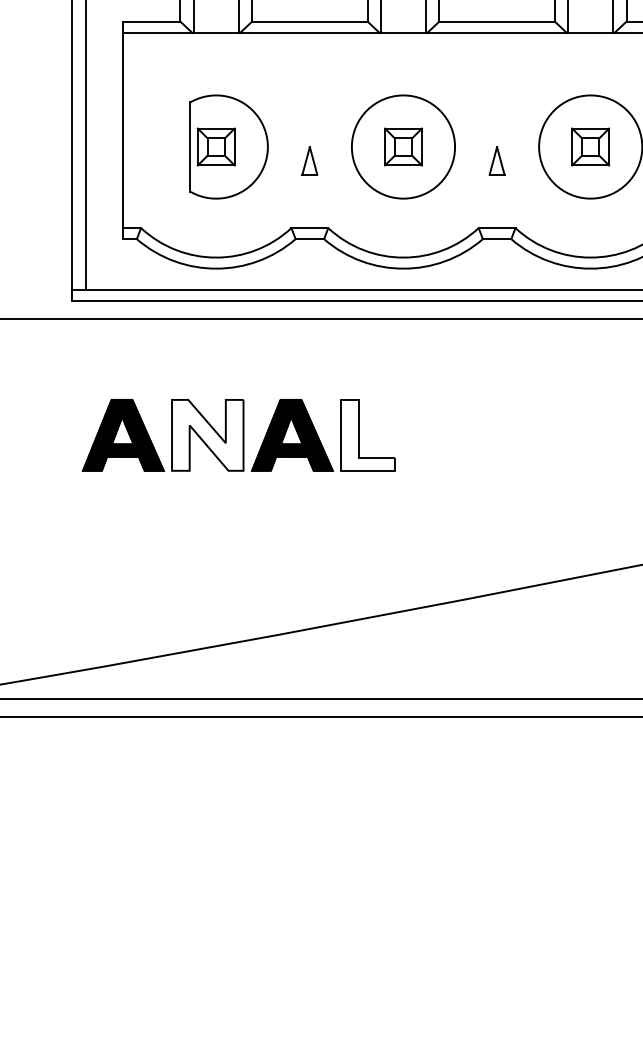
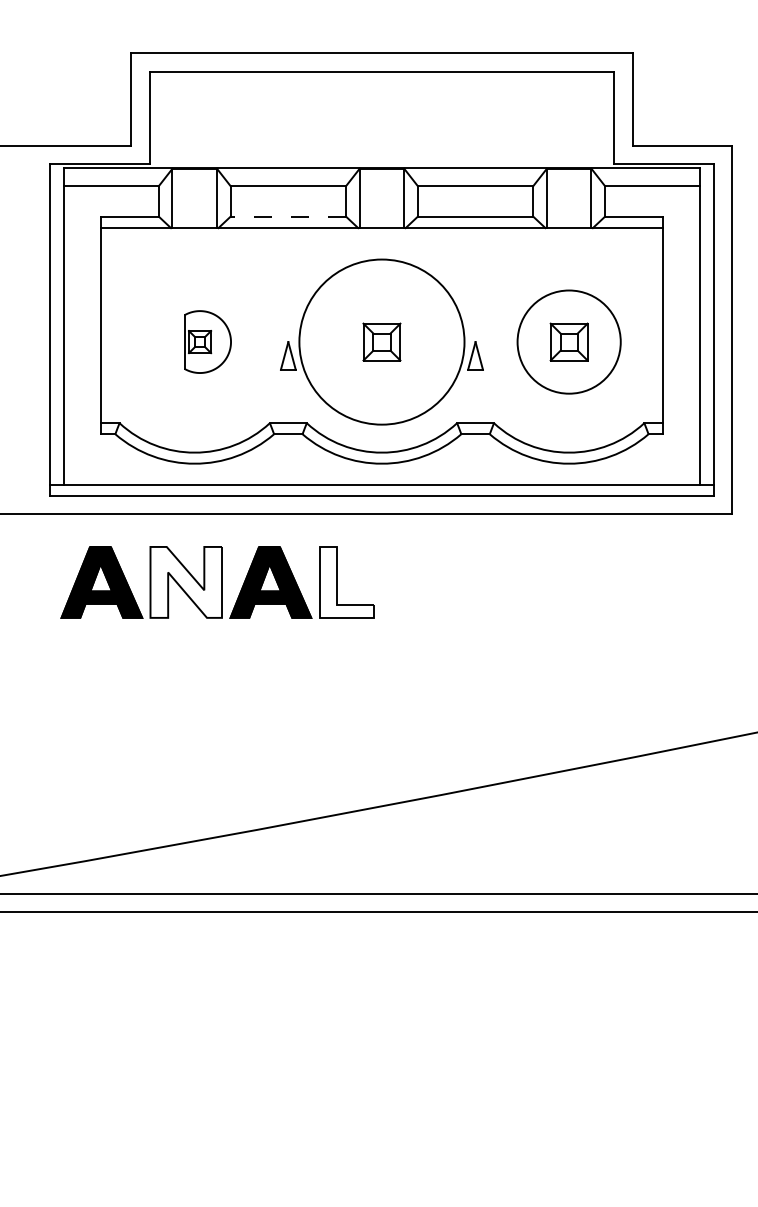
line: (310, 21) -> (288, 216), solid -> dashed
part: (229, 146) -> (207, 341), size x0.6
circle: (403, 146) -> (381, 341), size x1.6
part: (239, 435) -> (217, 582), moved

